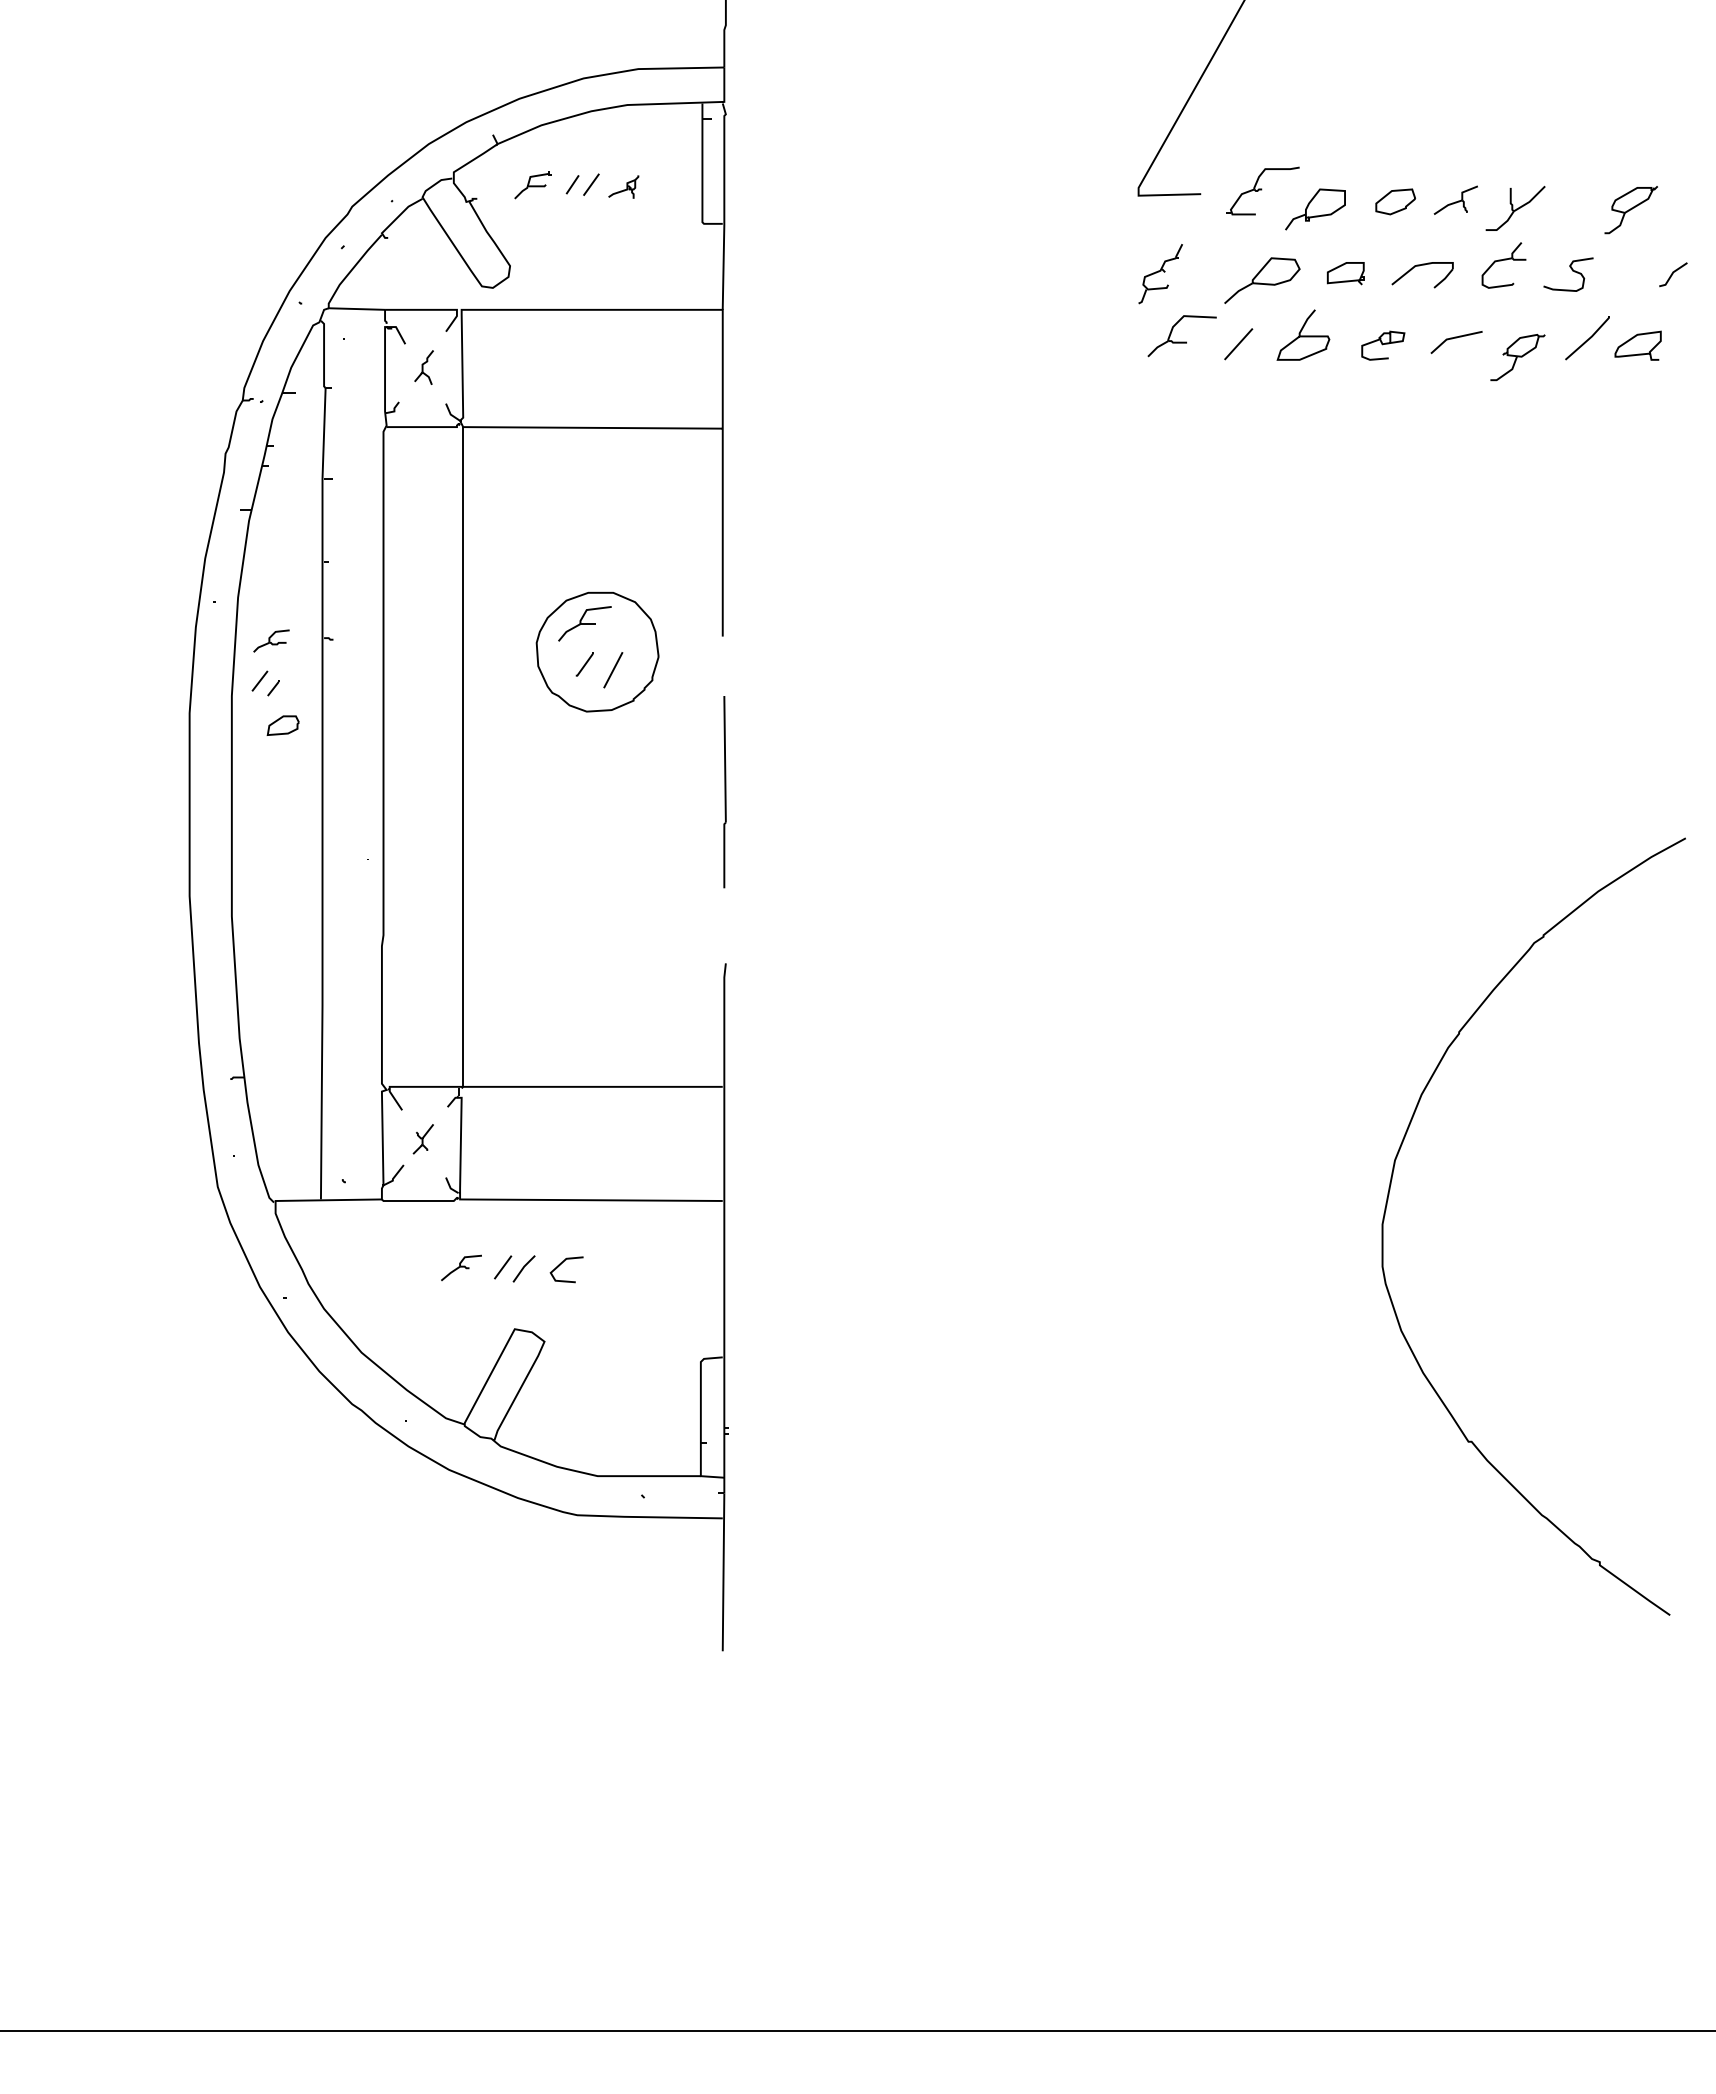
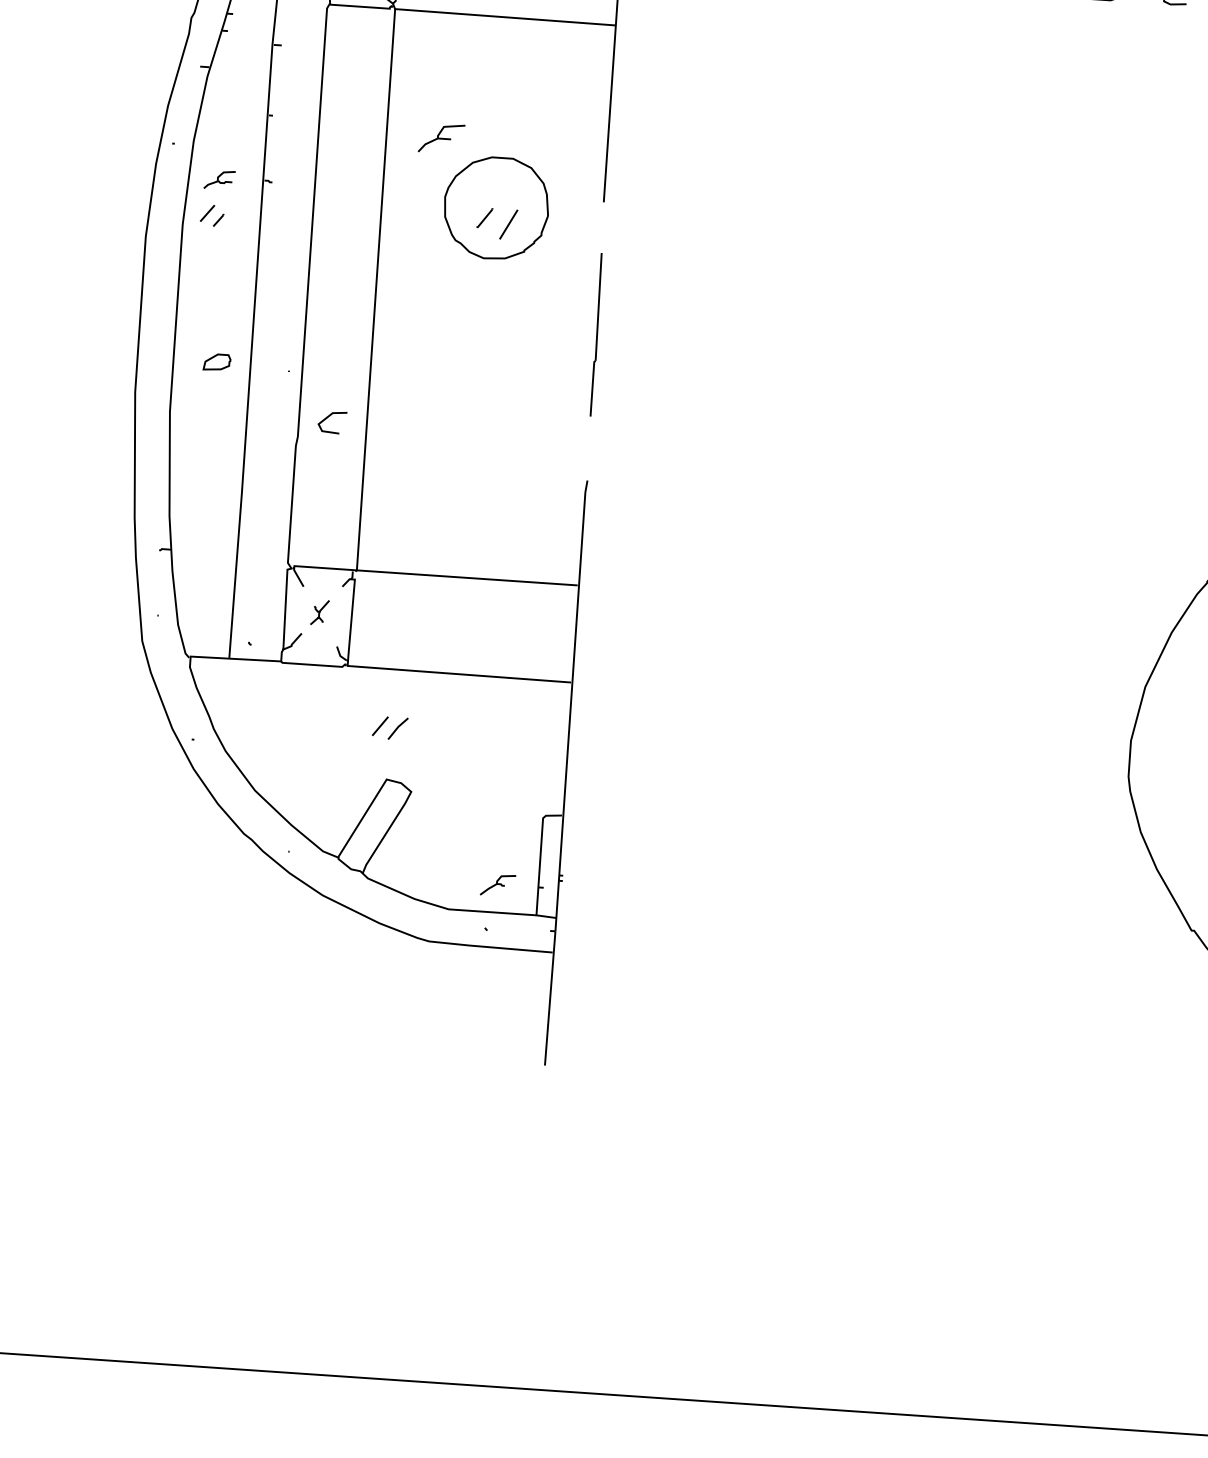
part: (584, 623) -> (441, 138), moved
part: (282, 725) -> (216, 362), moved
line: (561, 1264) -> (328, 417), moved
part: (461, 1267) -> (498, 884), moved

